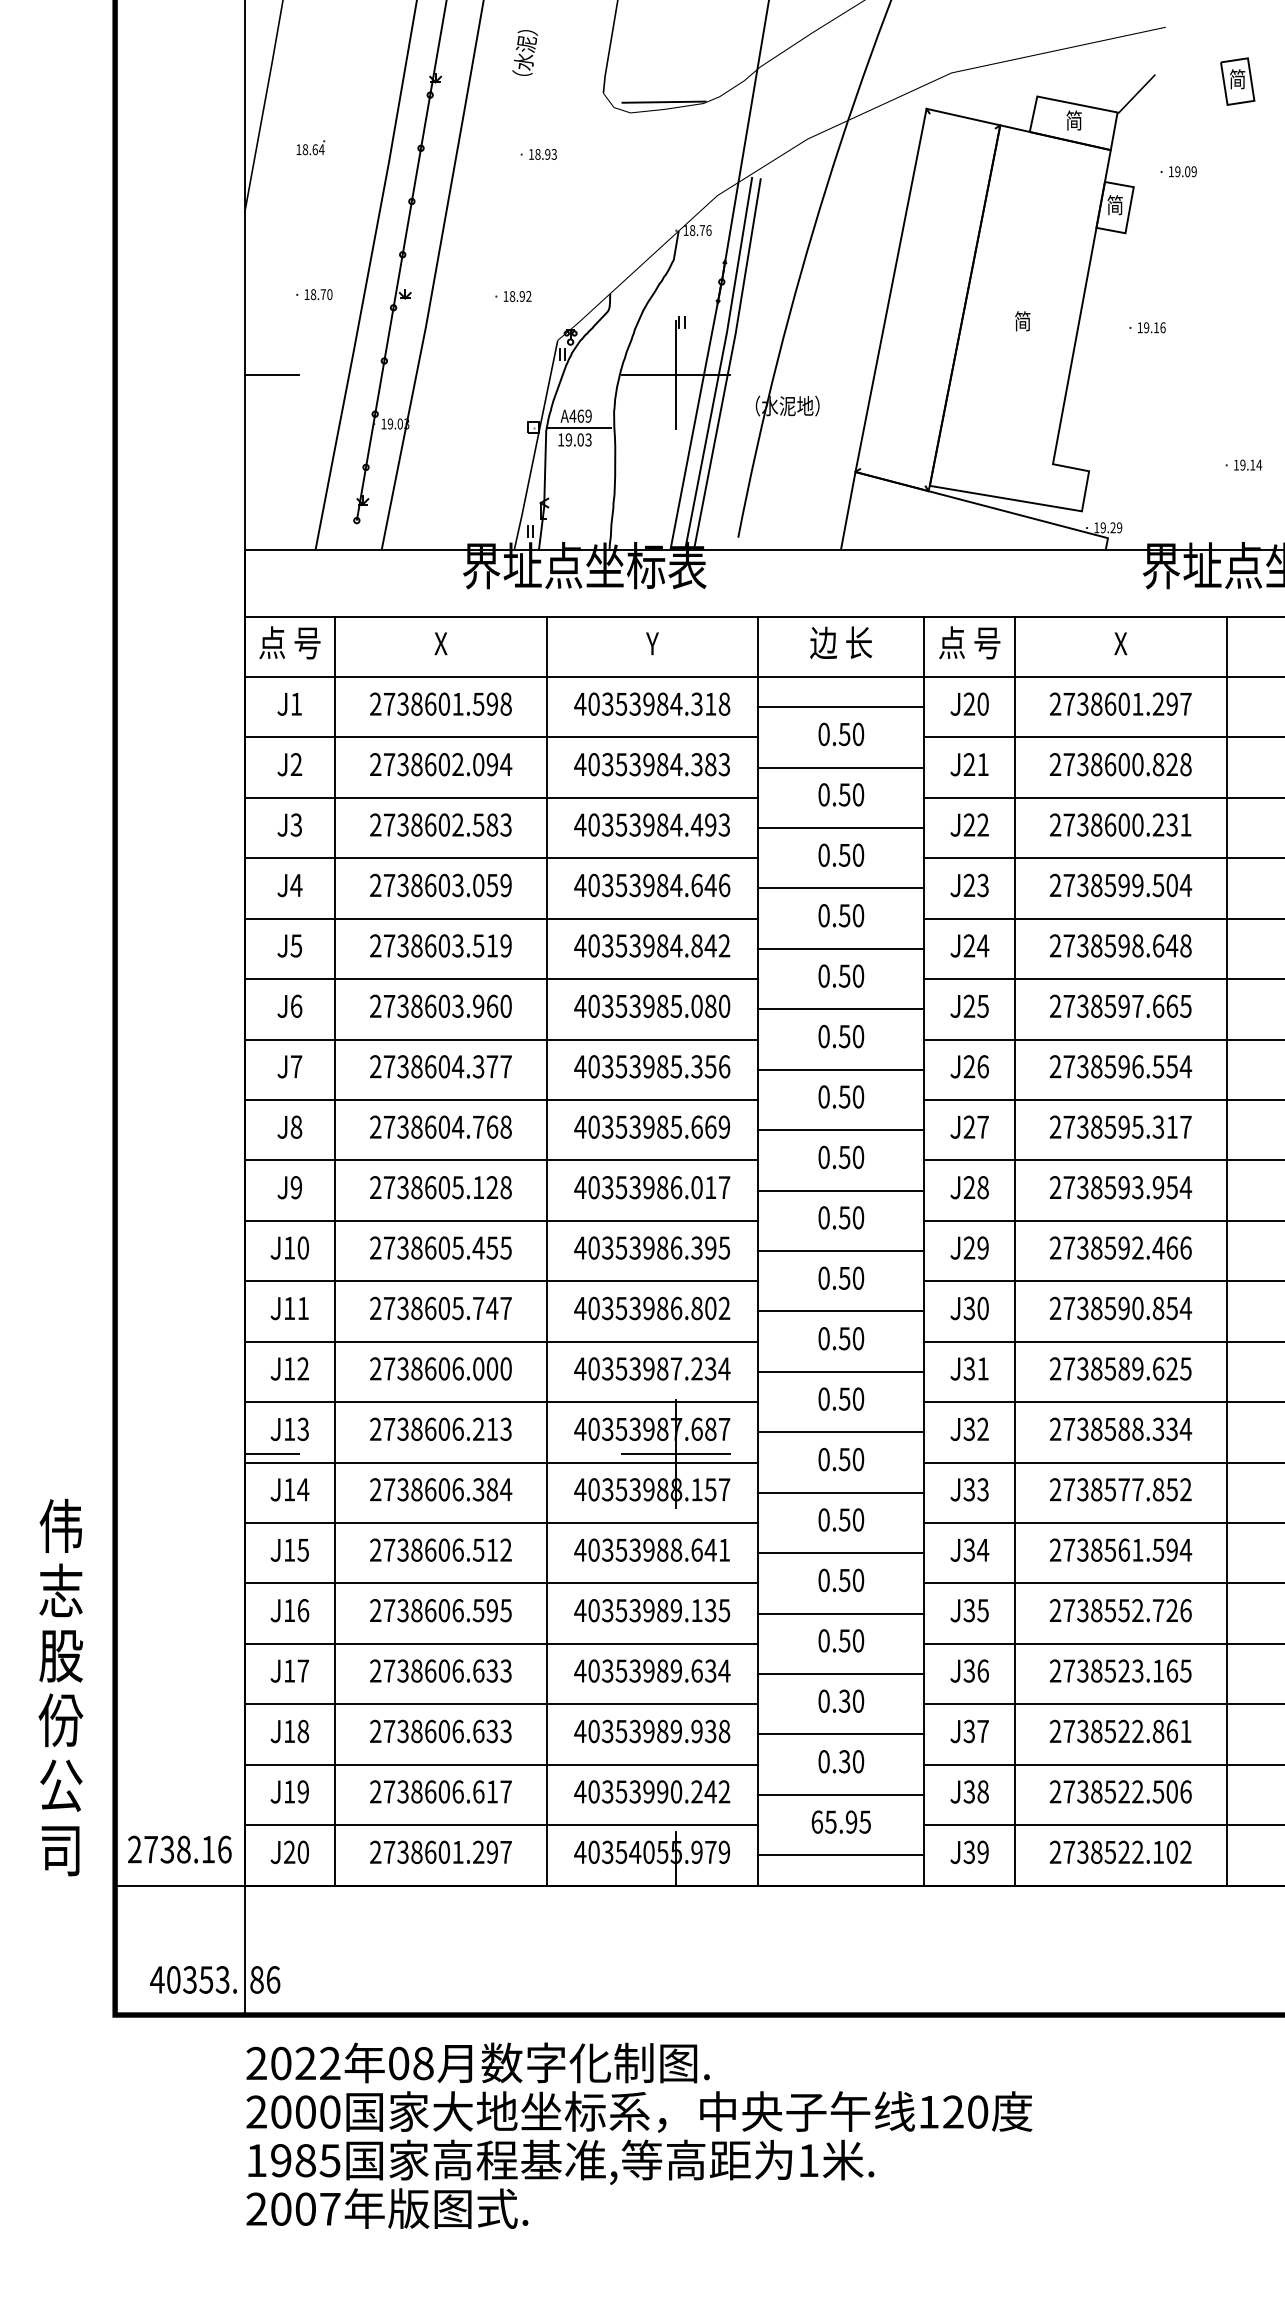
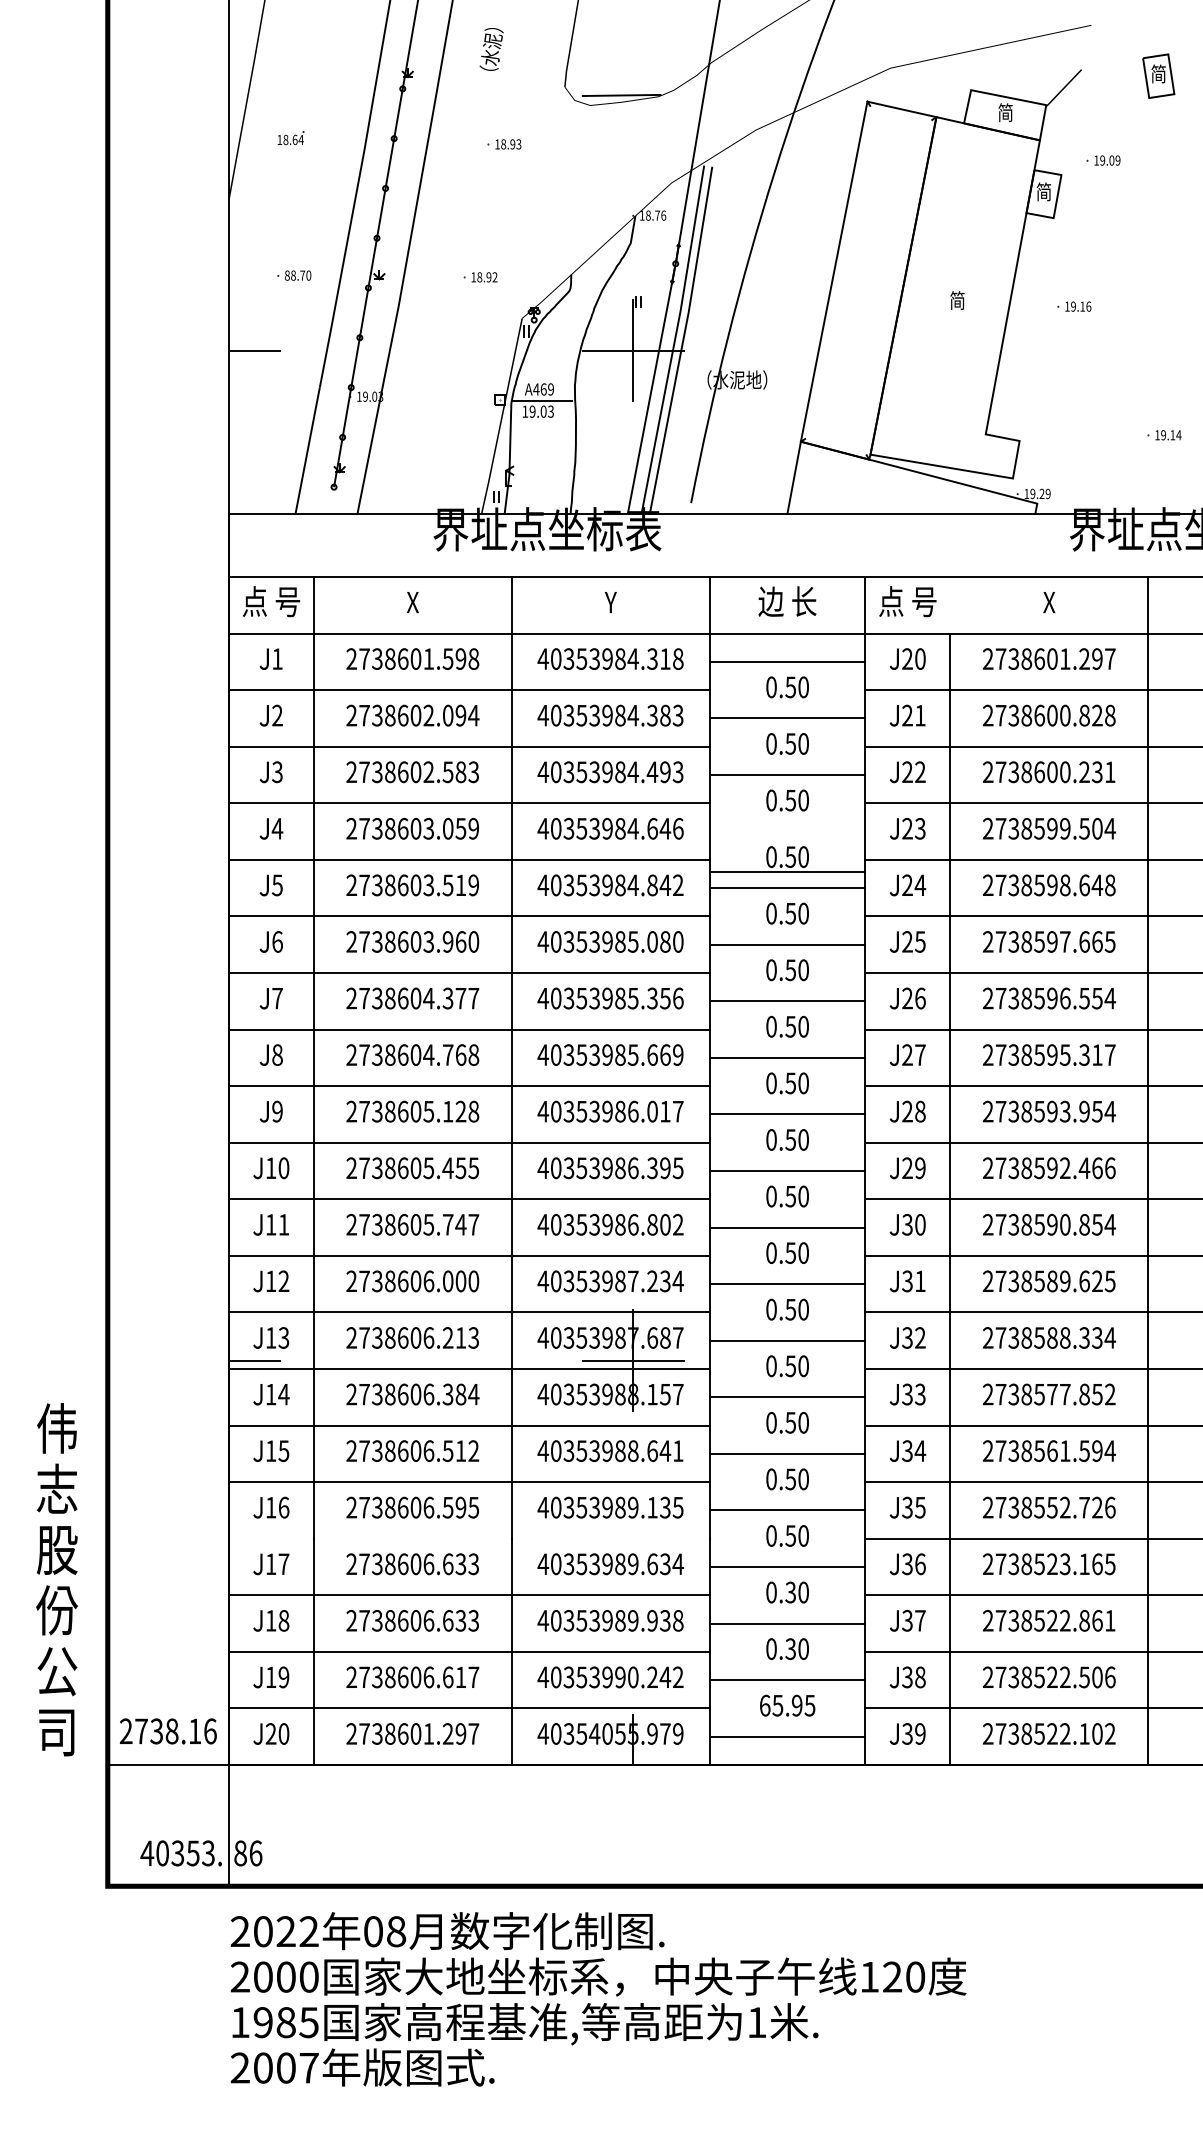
text: (306, 294) -> (286, 275), 18.70 -> 88.70
line: (1015, 646) -> (950, 605), removed
line: (841, 888) -> (787, 871), moved
line: (501, 1643) -> (469, 1538), removed

